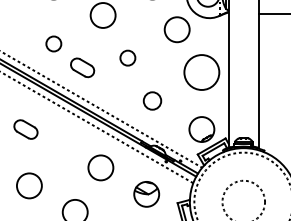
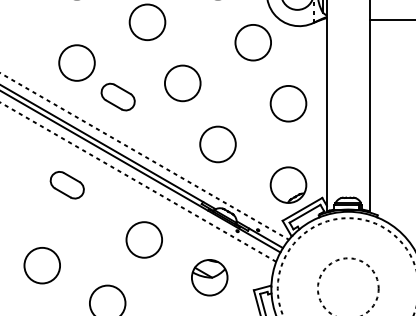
circle: (53, 43) -> (76, 62), size x1.67
circle: (127, 57) -> (182, 82), size x1.67
circle: (201, 72) -> (287, 103), size x0.71
circle: (152, 100) -> (217, 143), size x1.43
part: (25, 129) -> (66, 185), moved

